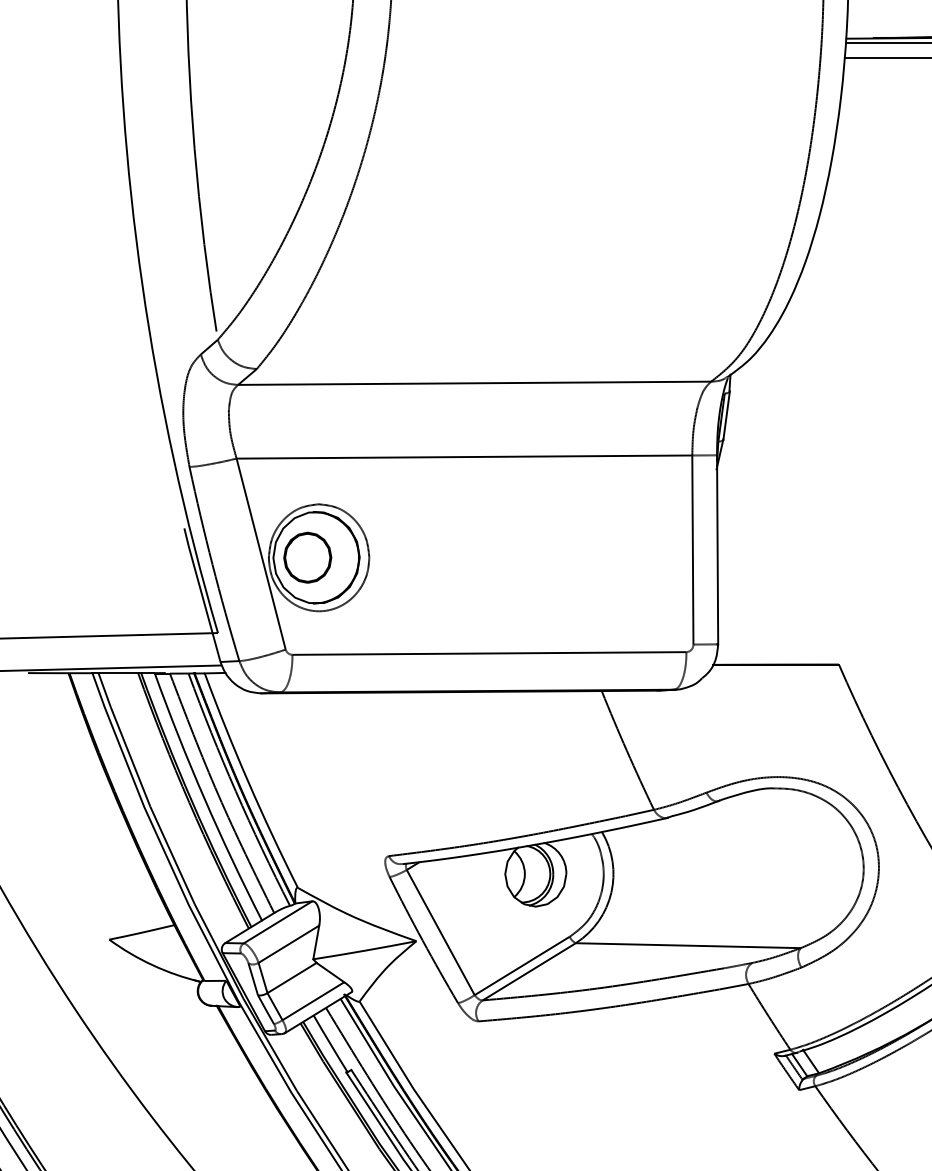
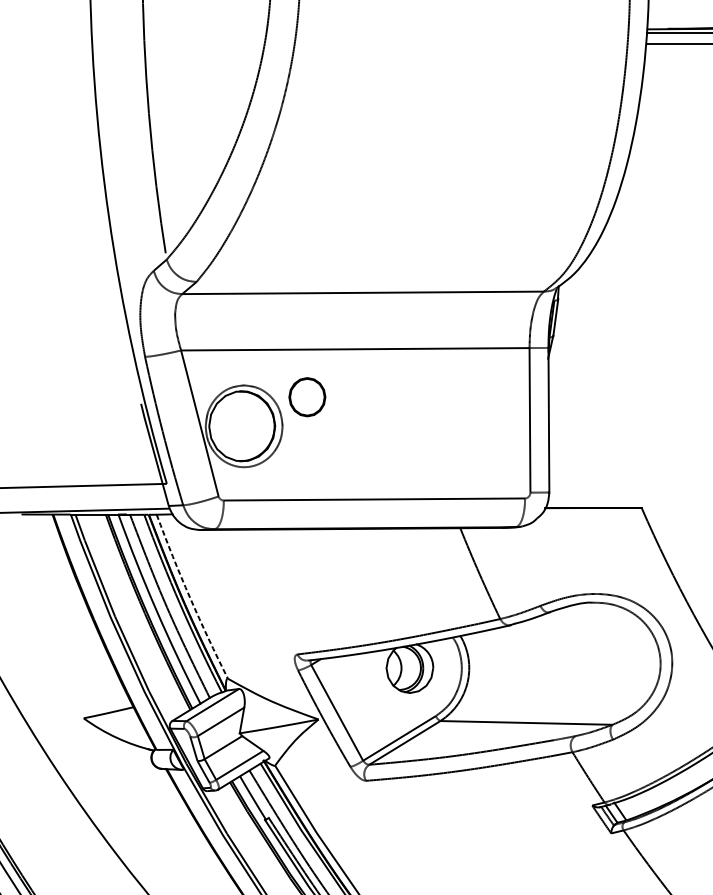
part: (307, 557) -> (307, 397), moved
arc: (248, 781) -> (190, 597), solid -> dashed

